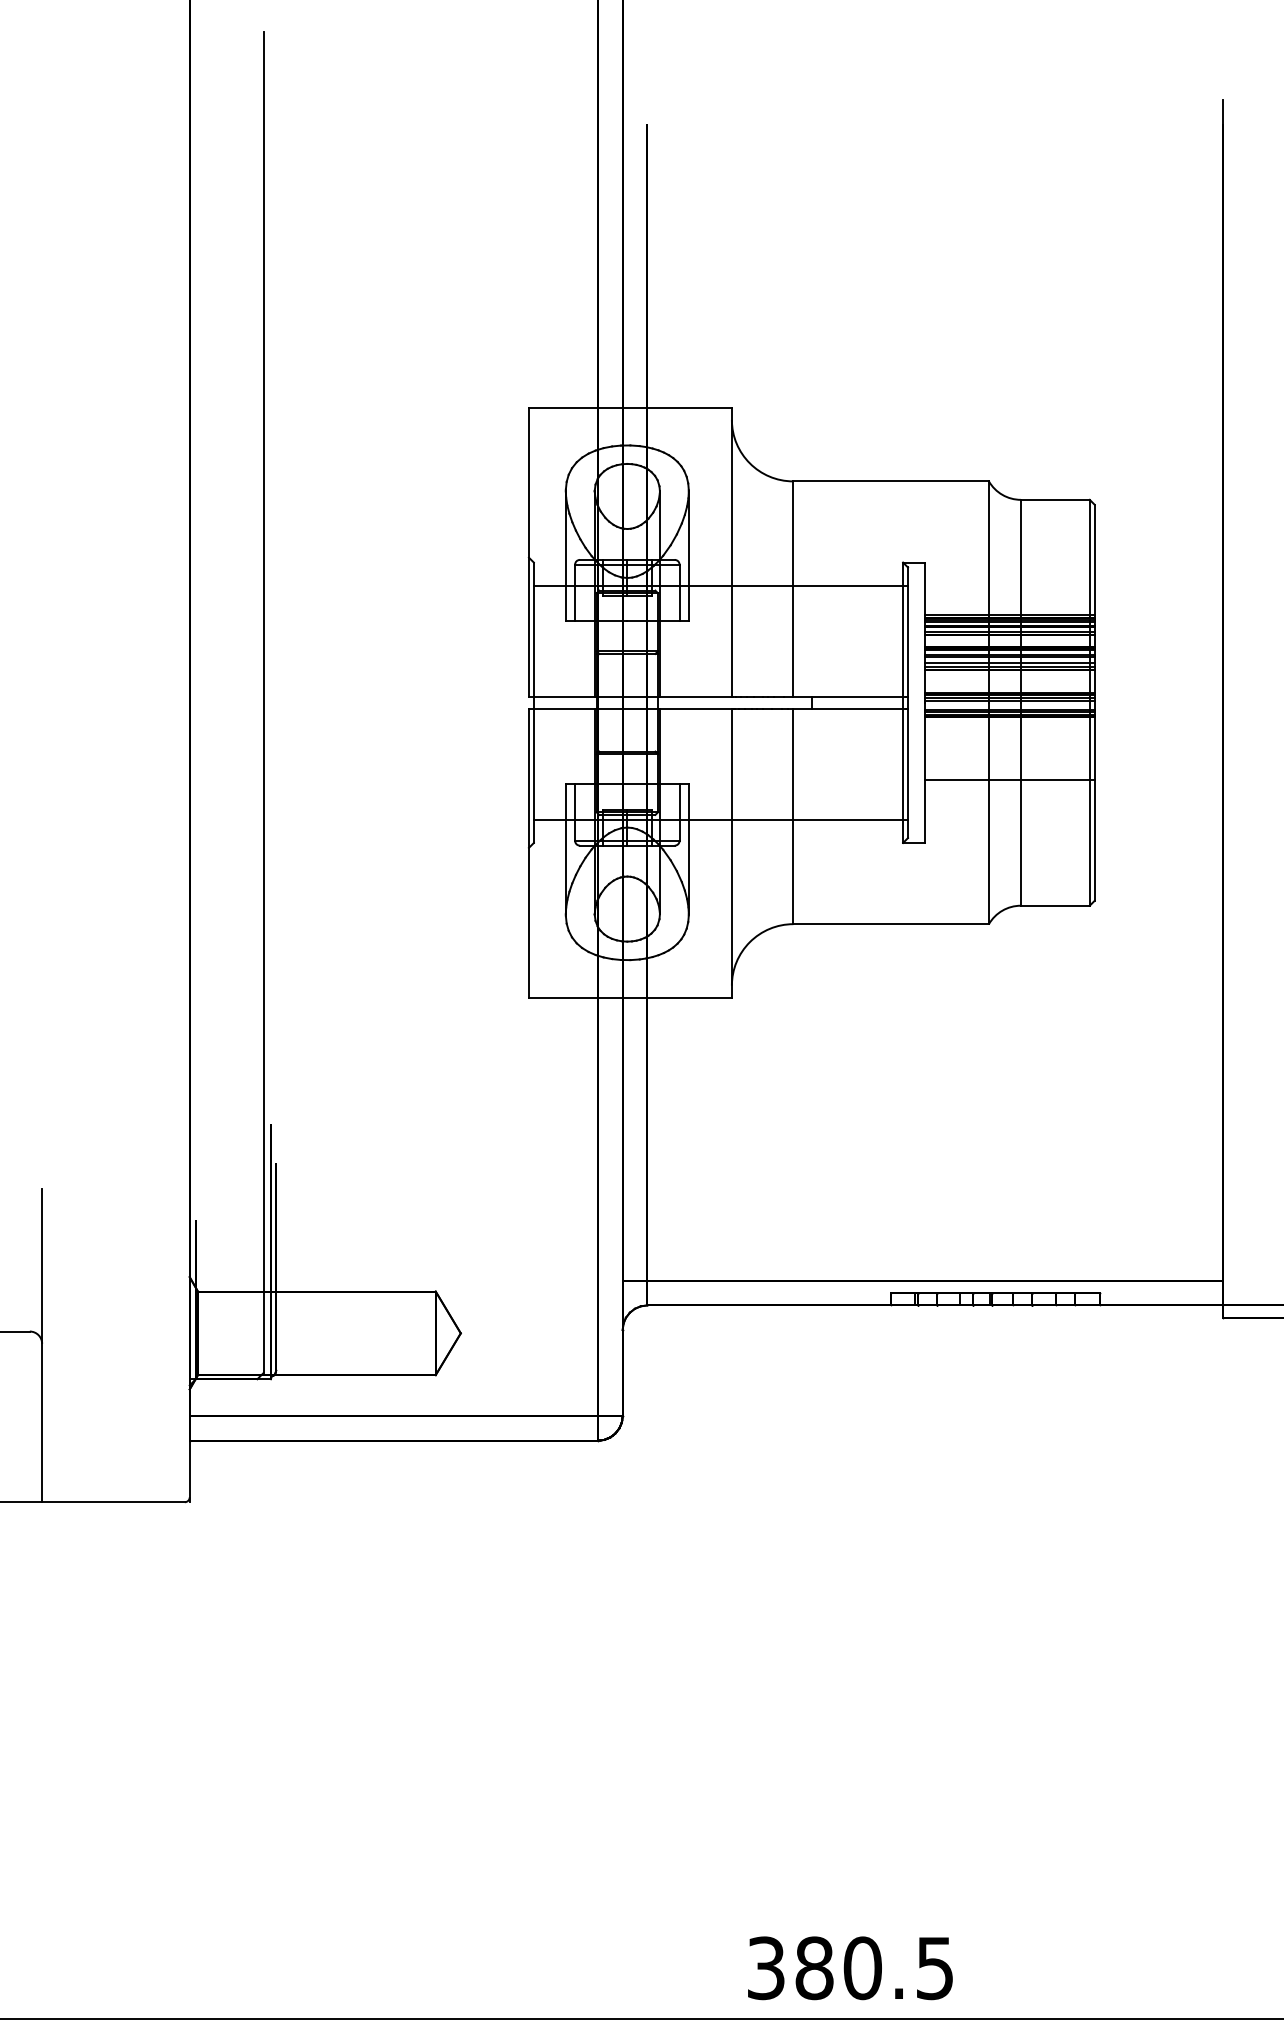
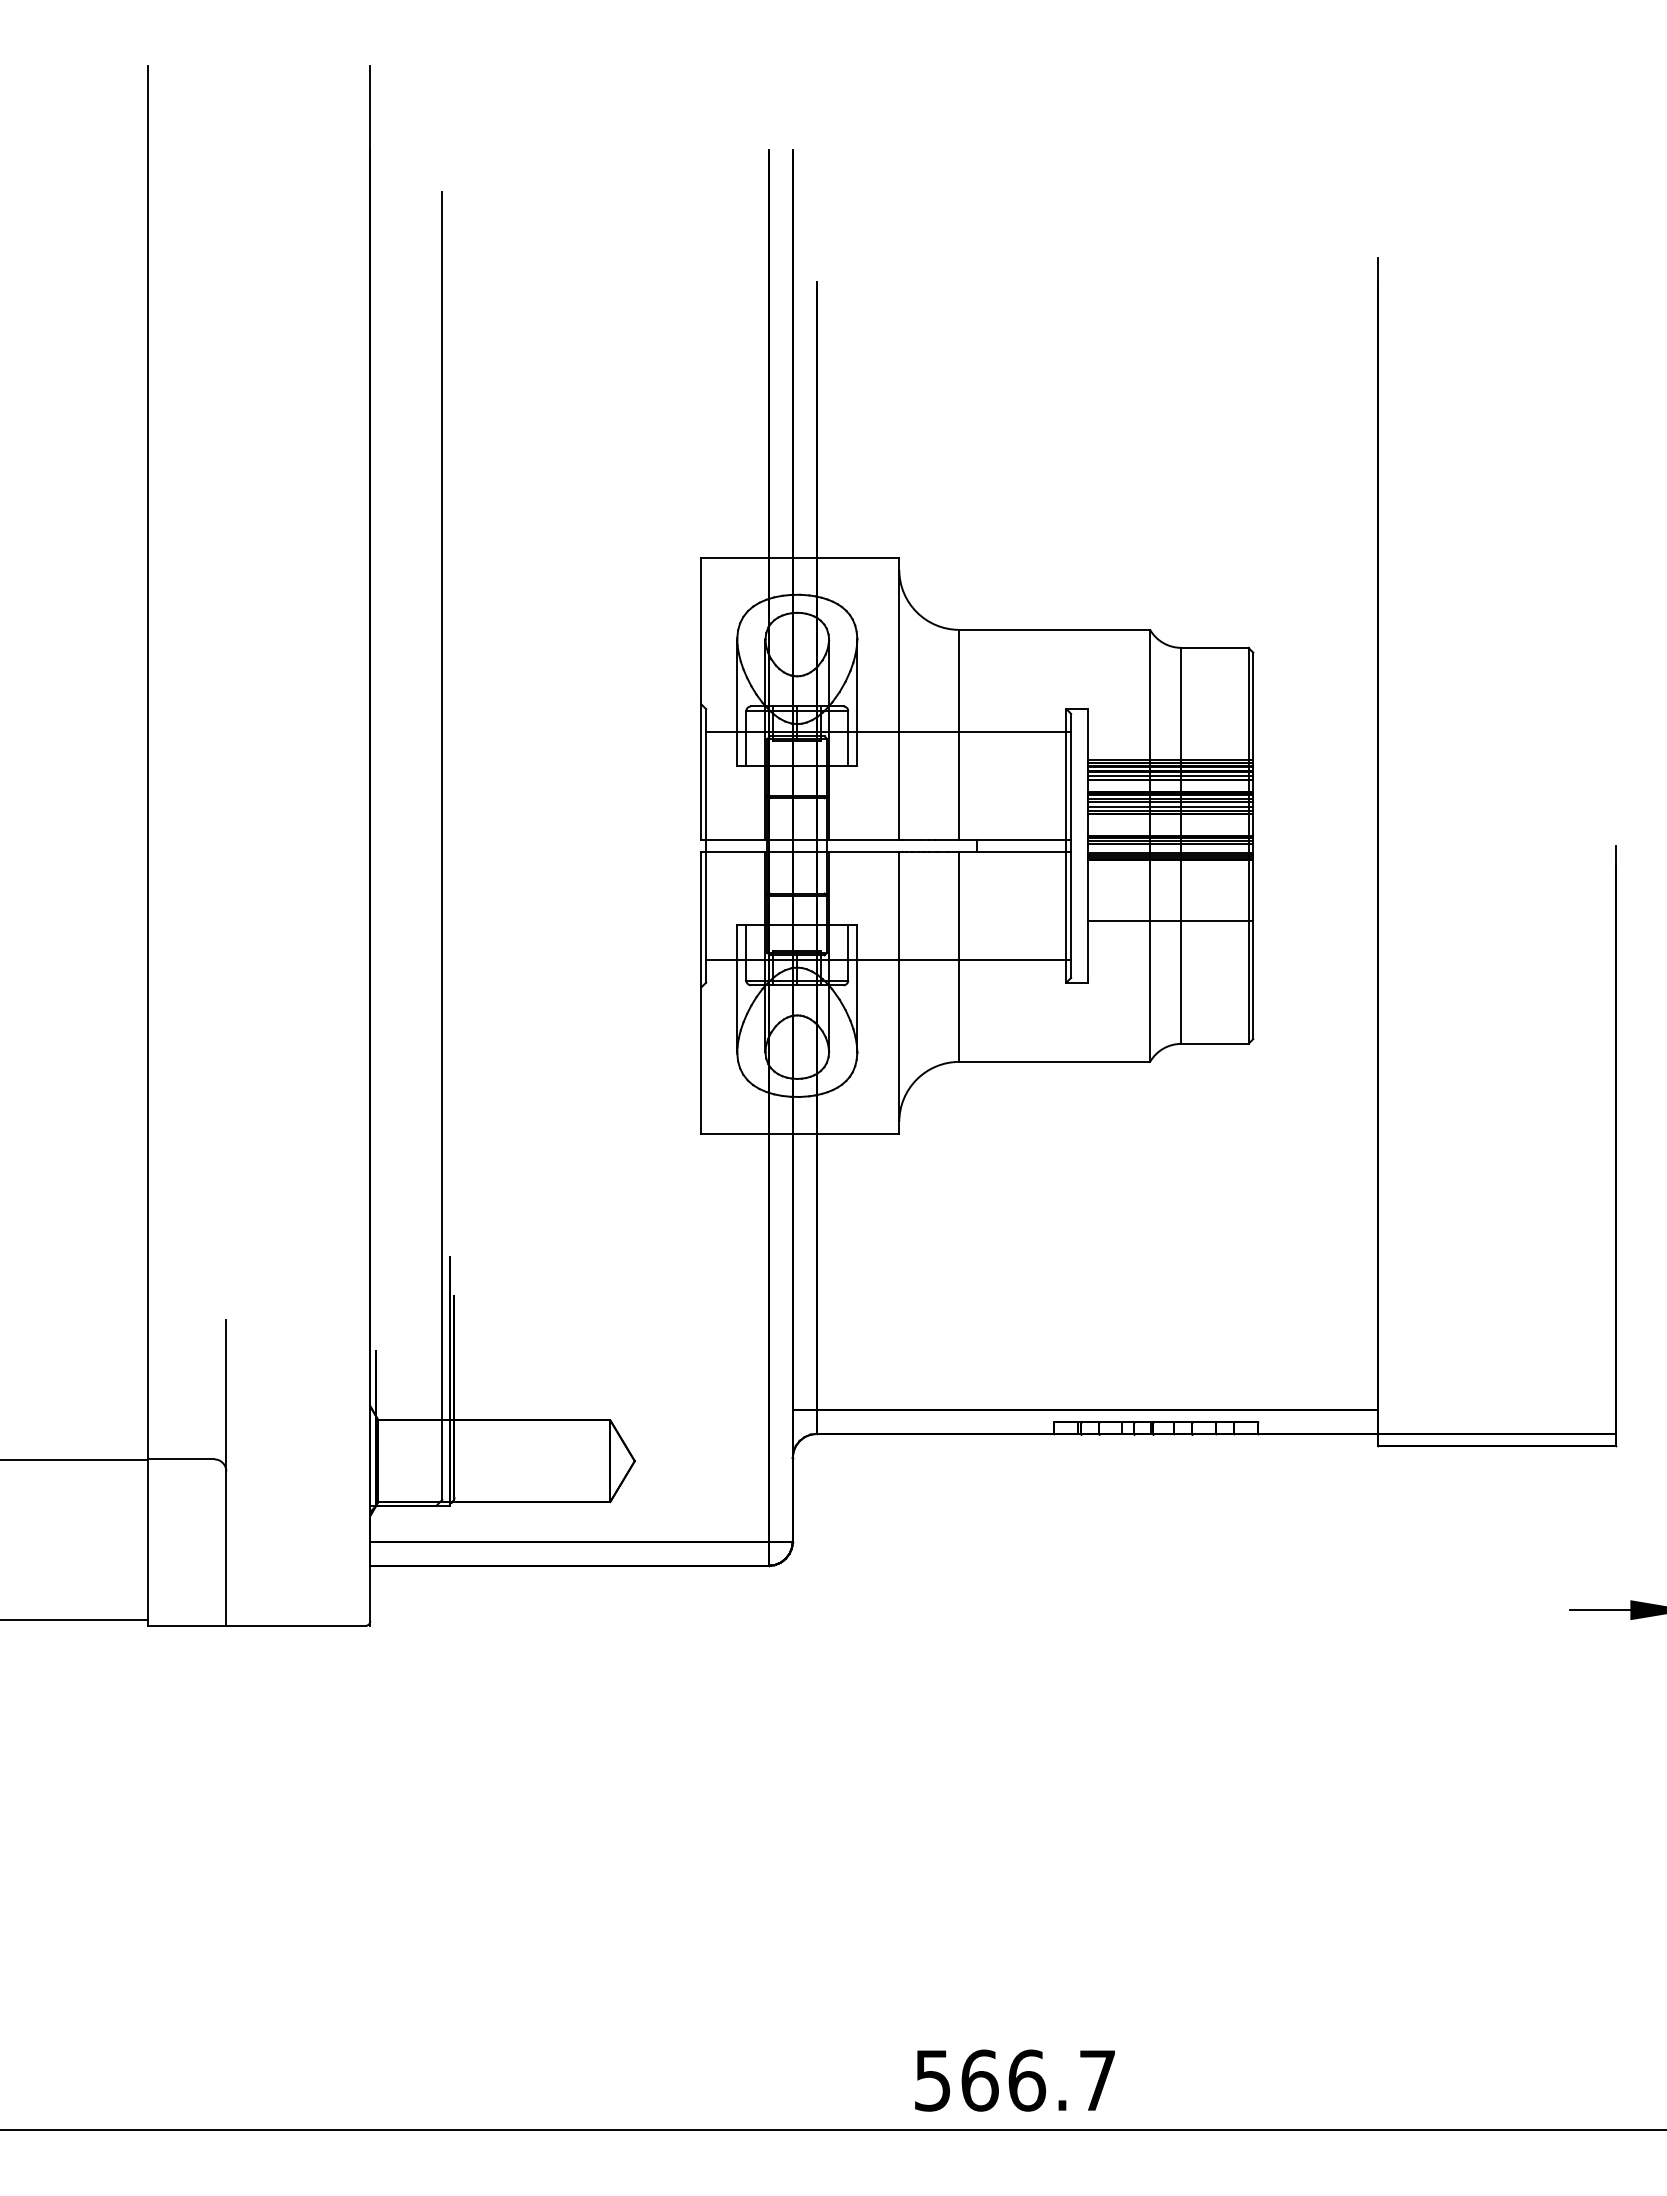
text: (849, 1968) -> (1014, 2080), 380.5 -> 566.7

